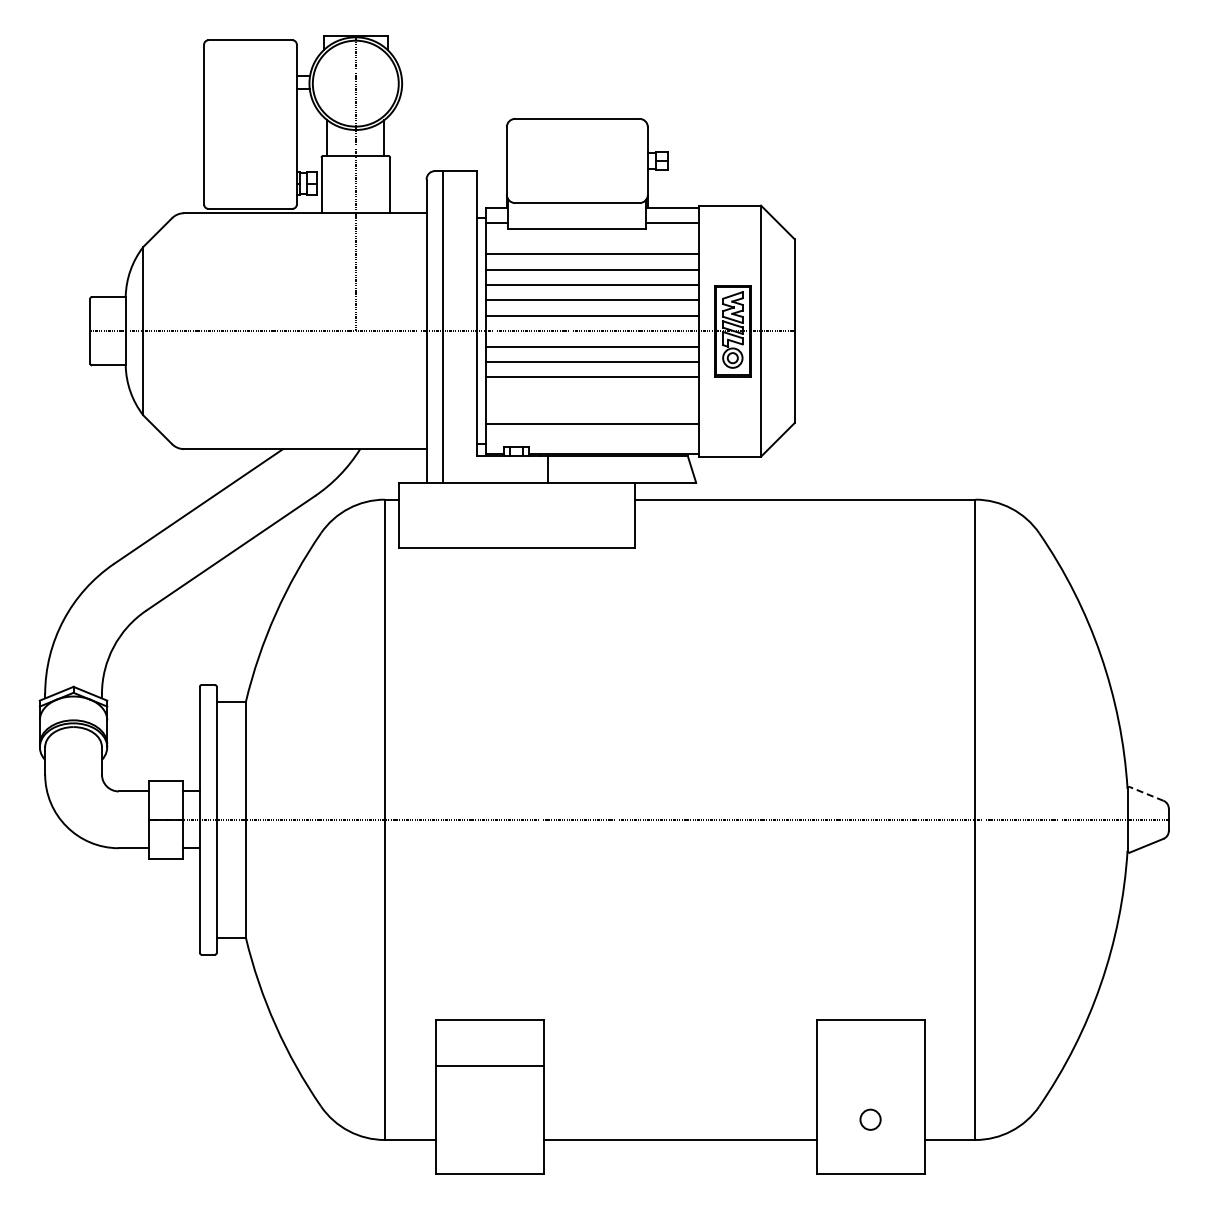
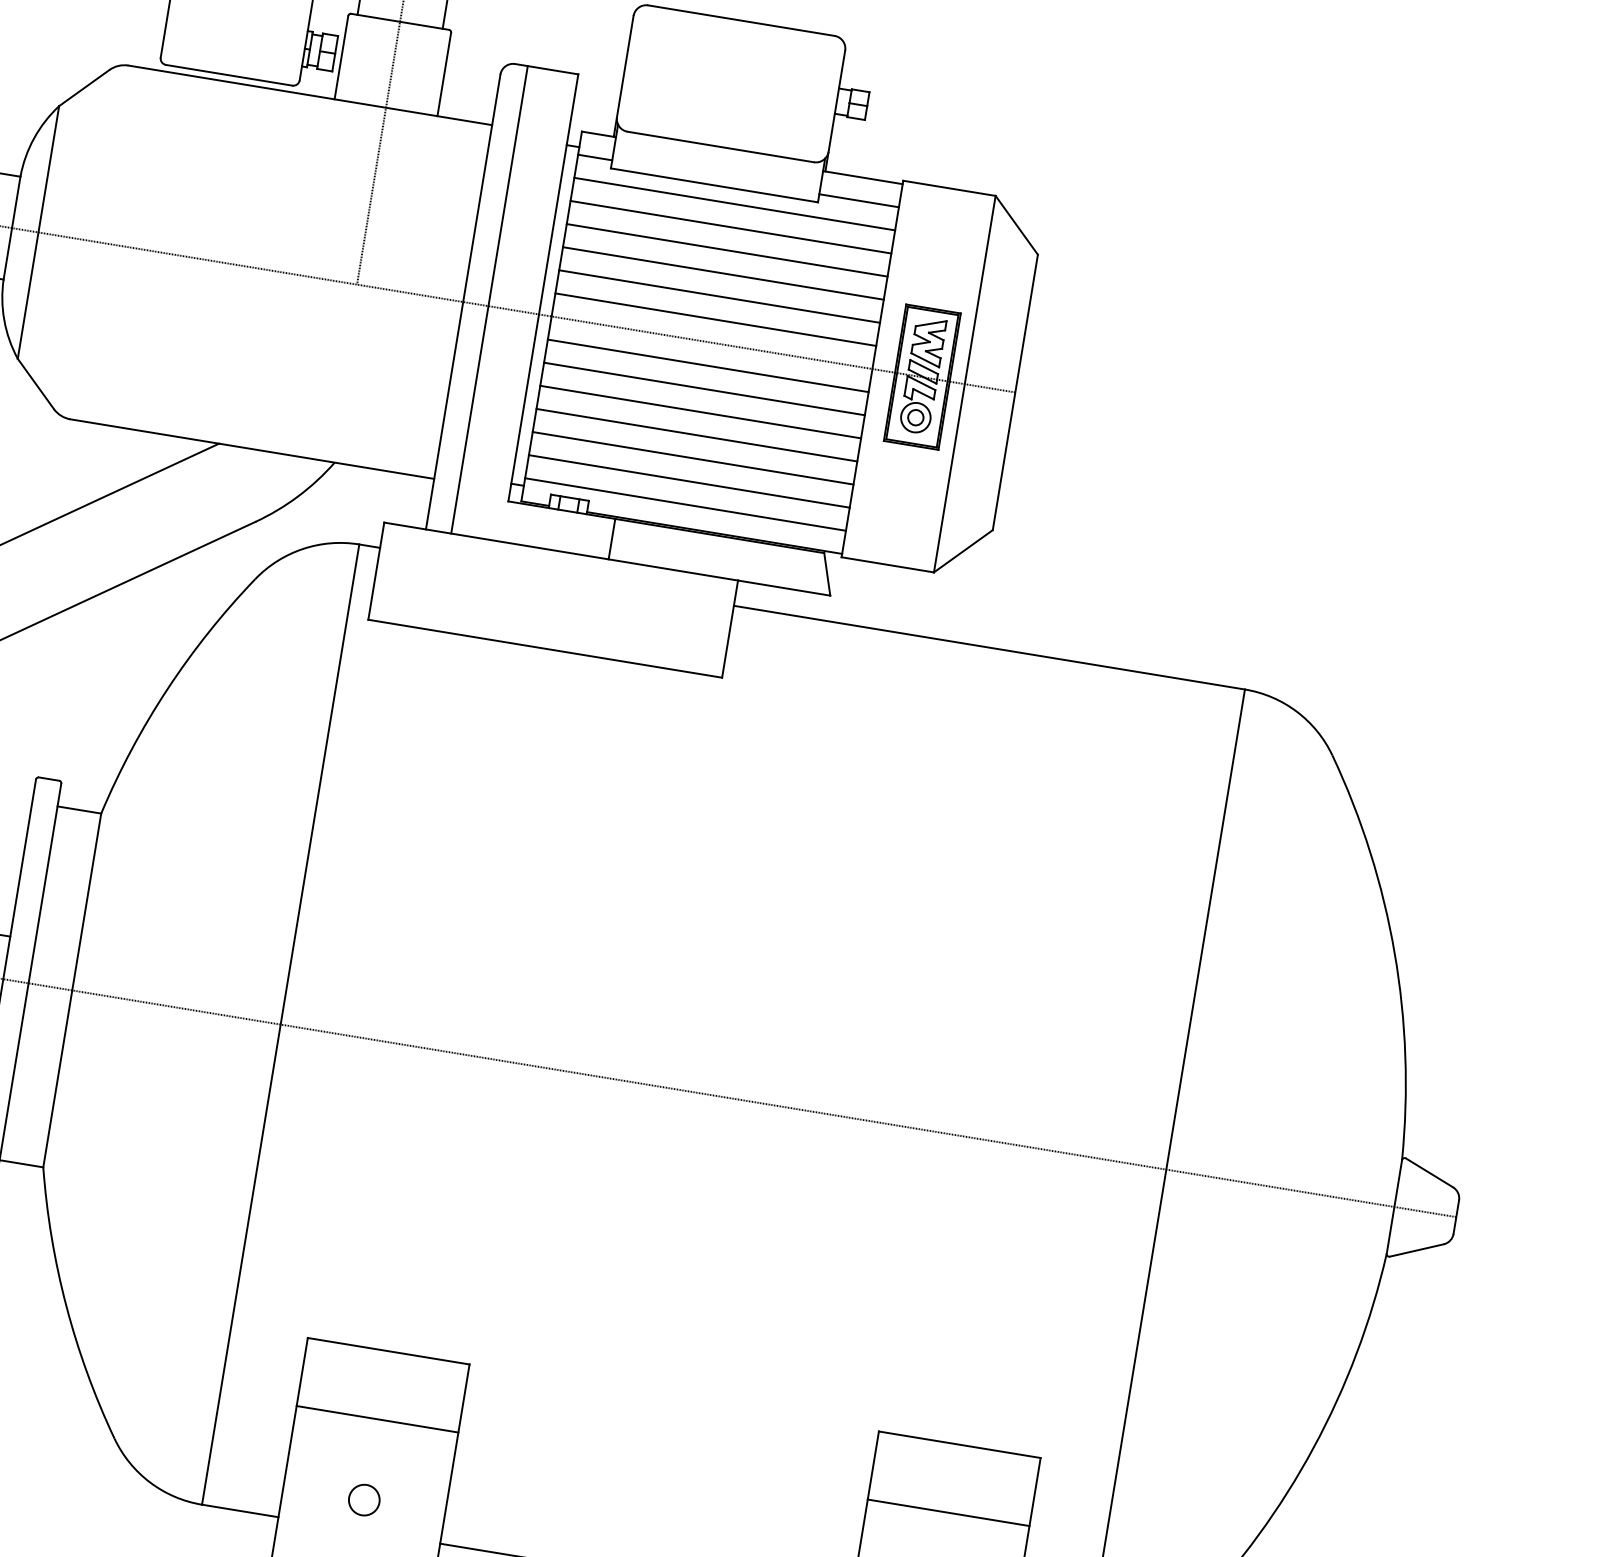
line: (592, 238) -> (734, 203), added
line: (592, 392) -> (696, 434), added
line: (592, 408) -> (693, 458), added
line: (592, 439) -> (685, 505), added
line: (1146, 793) -> (1429, 1172), dashed -> solid
line: (870, 1065) -> (948, 1512), added
circle: (489, 1119) -> (363, 1499), added

